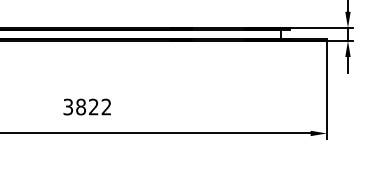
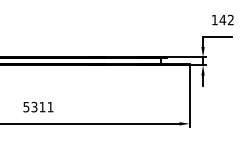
text: (87, 106) -> (38, 106), 3822 -> 5311

